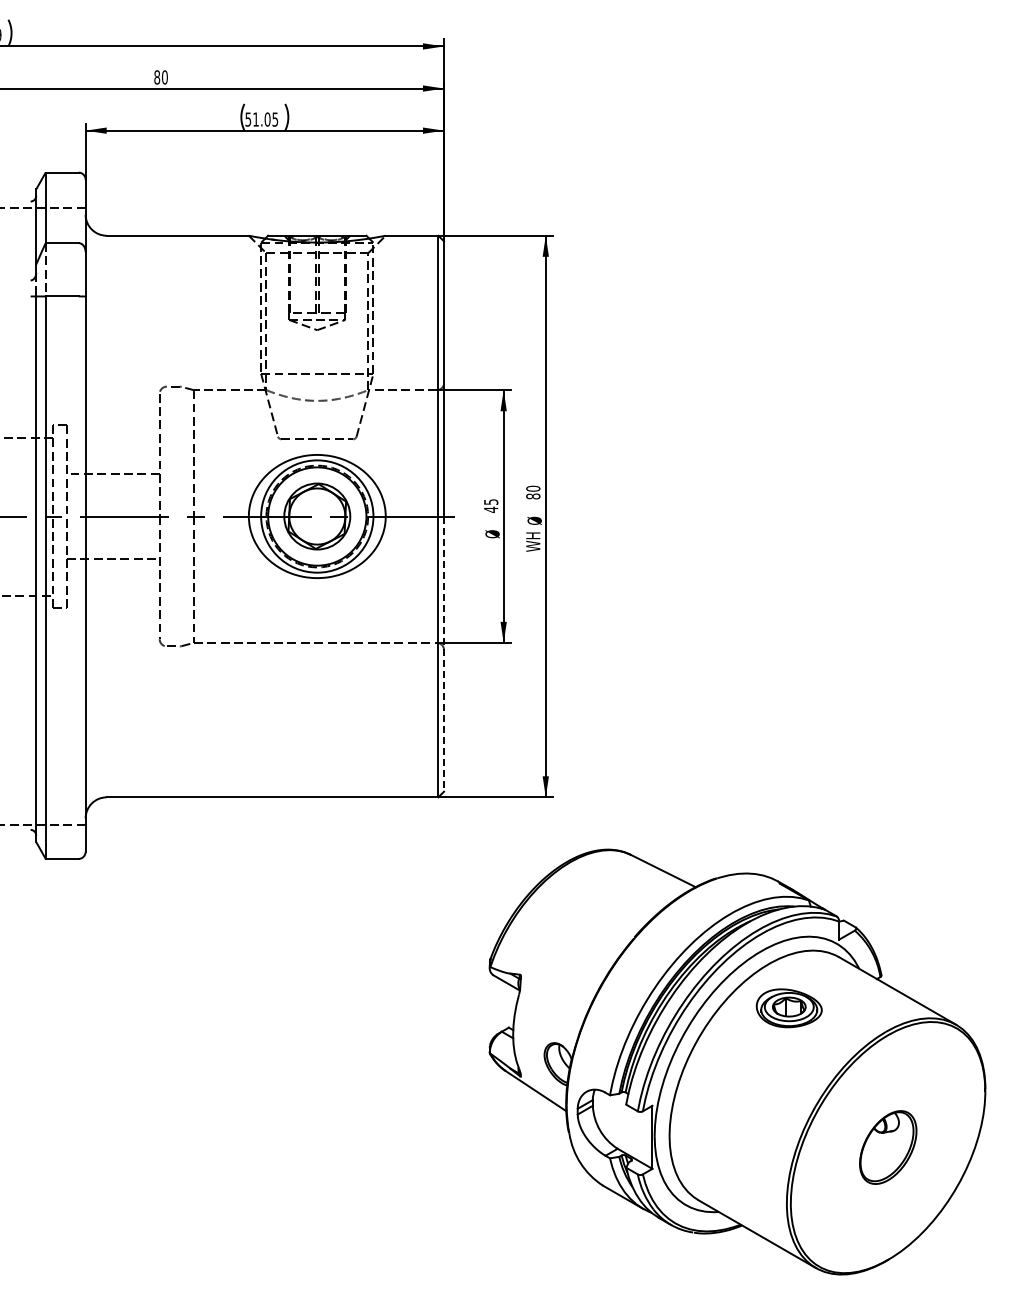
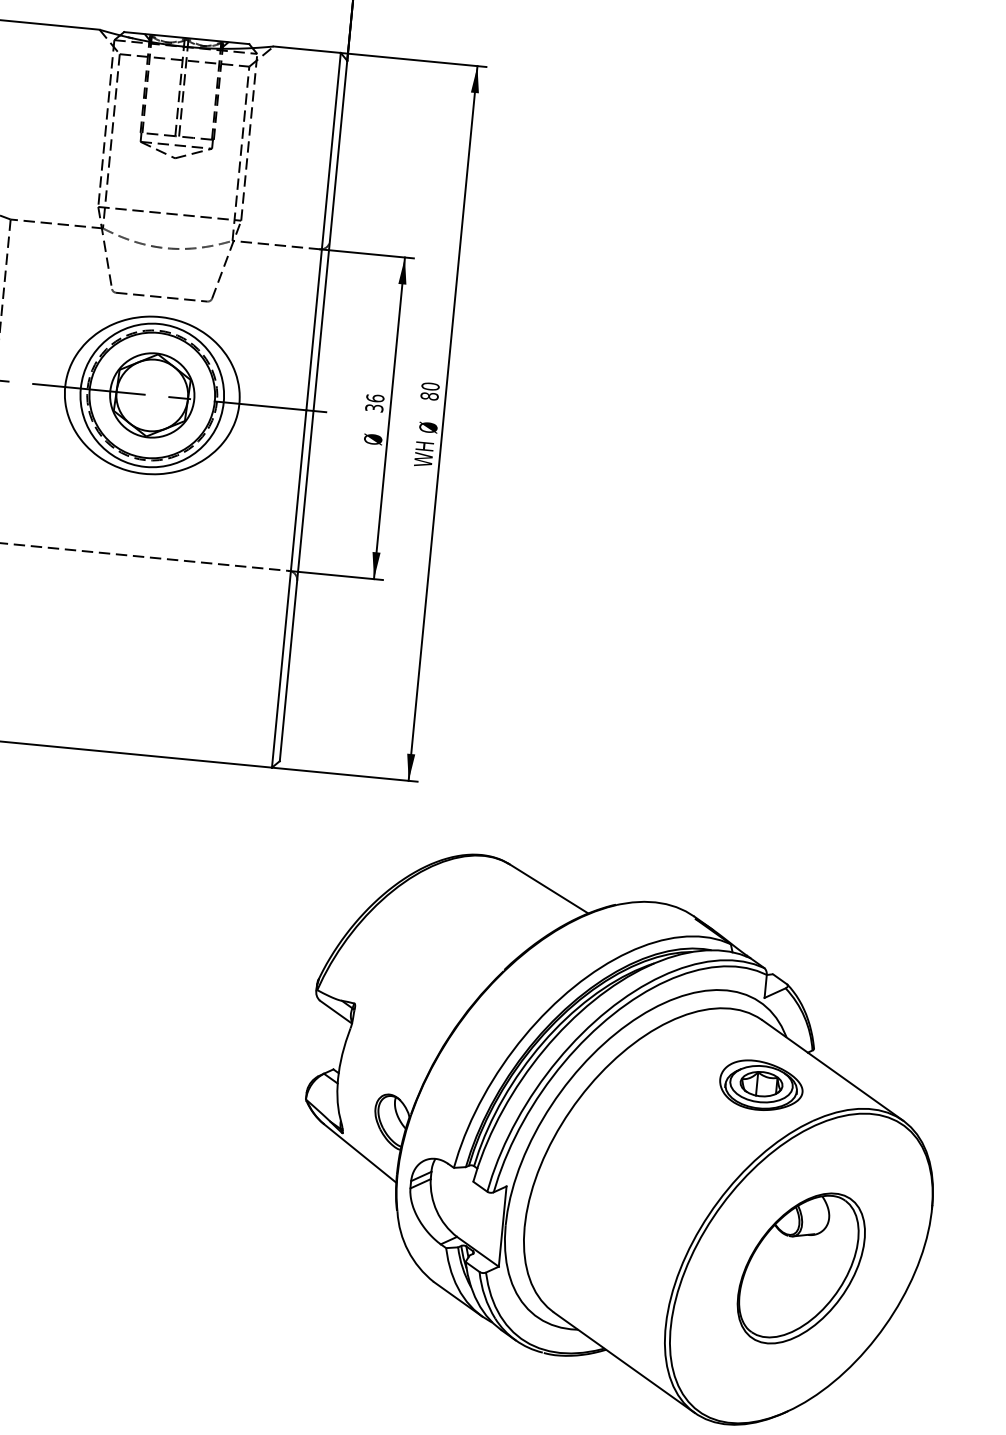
text: (491, 505) -> (375, 402), 45 -> 36
line: (444, 654) -> (297, 586), dashed -> solid
part: (788, 1008) -> (760, 1085), moved
part: (888, 1147) -> (801, 1268), size x1.67

